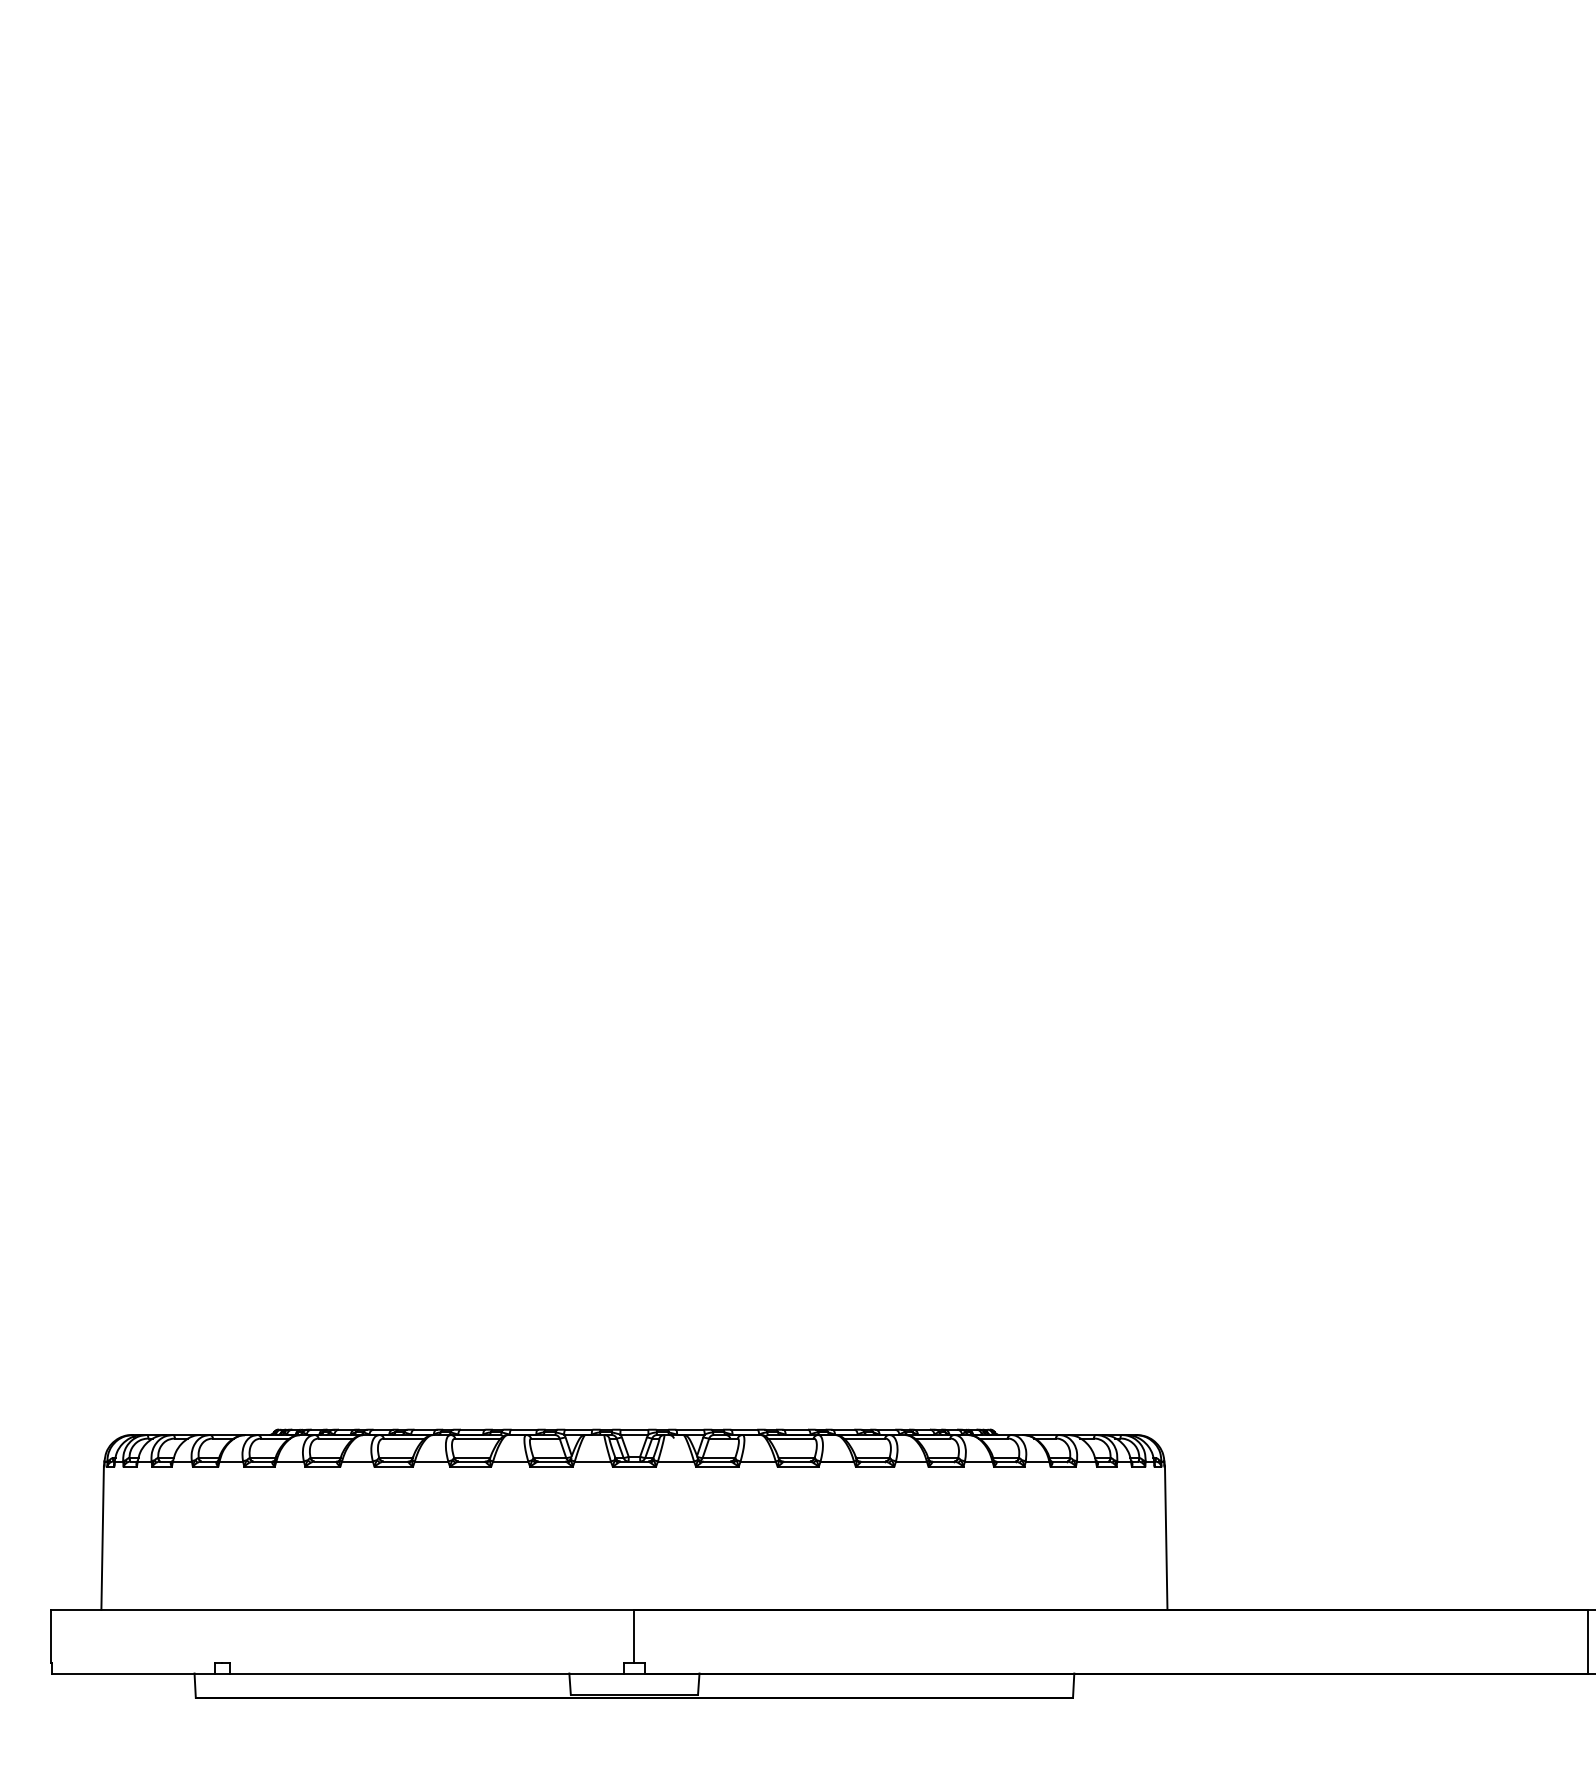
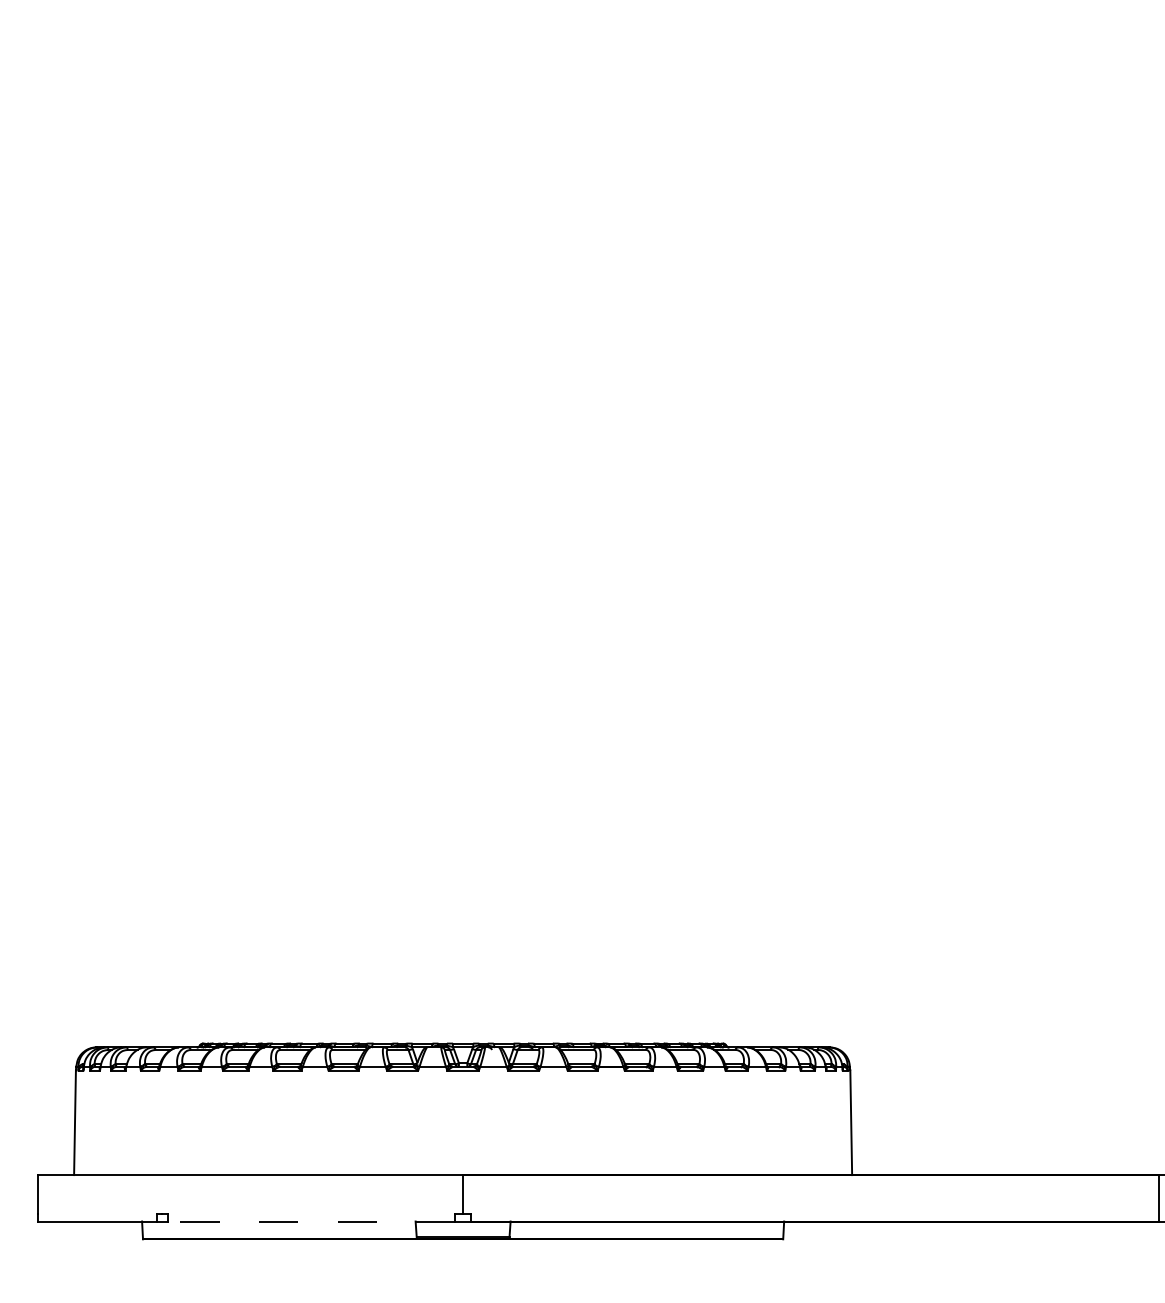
line: (426, 1673) -> (311, 1221), solid -> dashed

